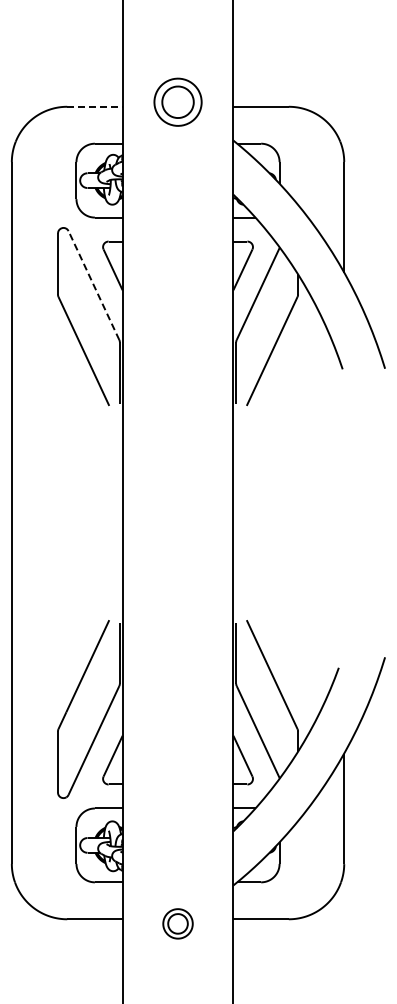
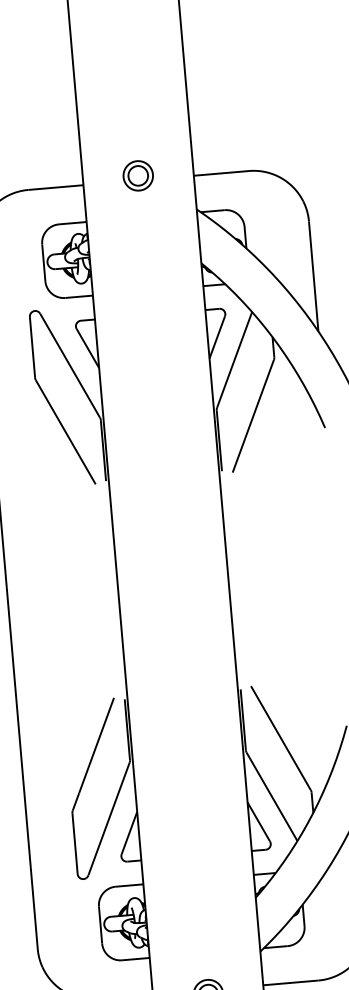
part: (177, 101) -> (137, 175), size x0.62
line: (94, 106) -> (55, 187), dashed -> solid
line: (93, 285) -> (69, 365), dashed -> solid

